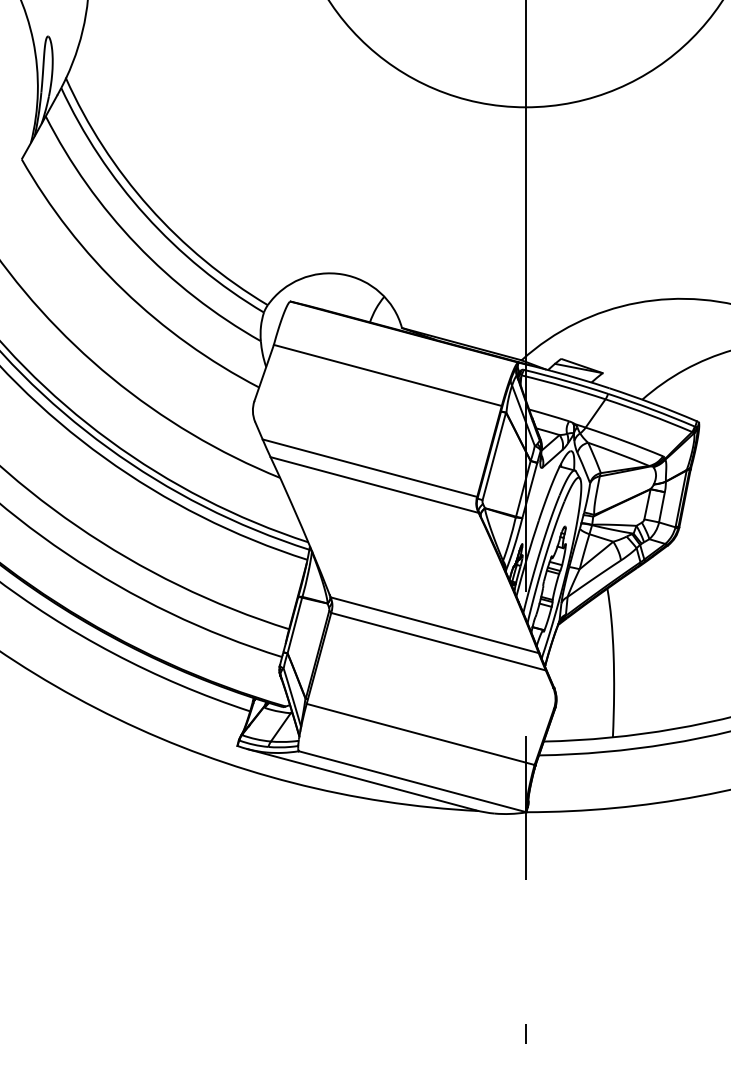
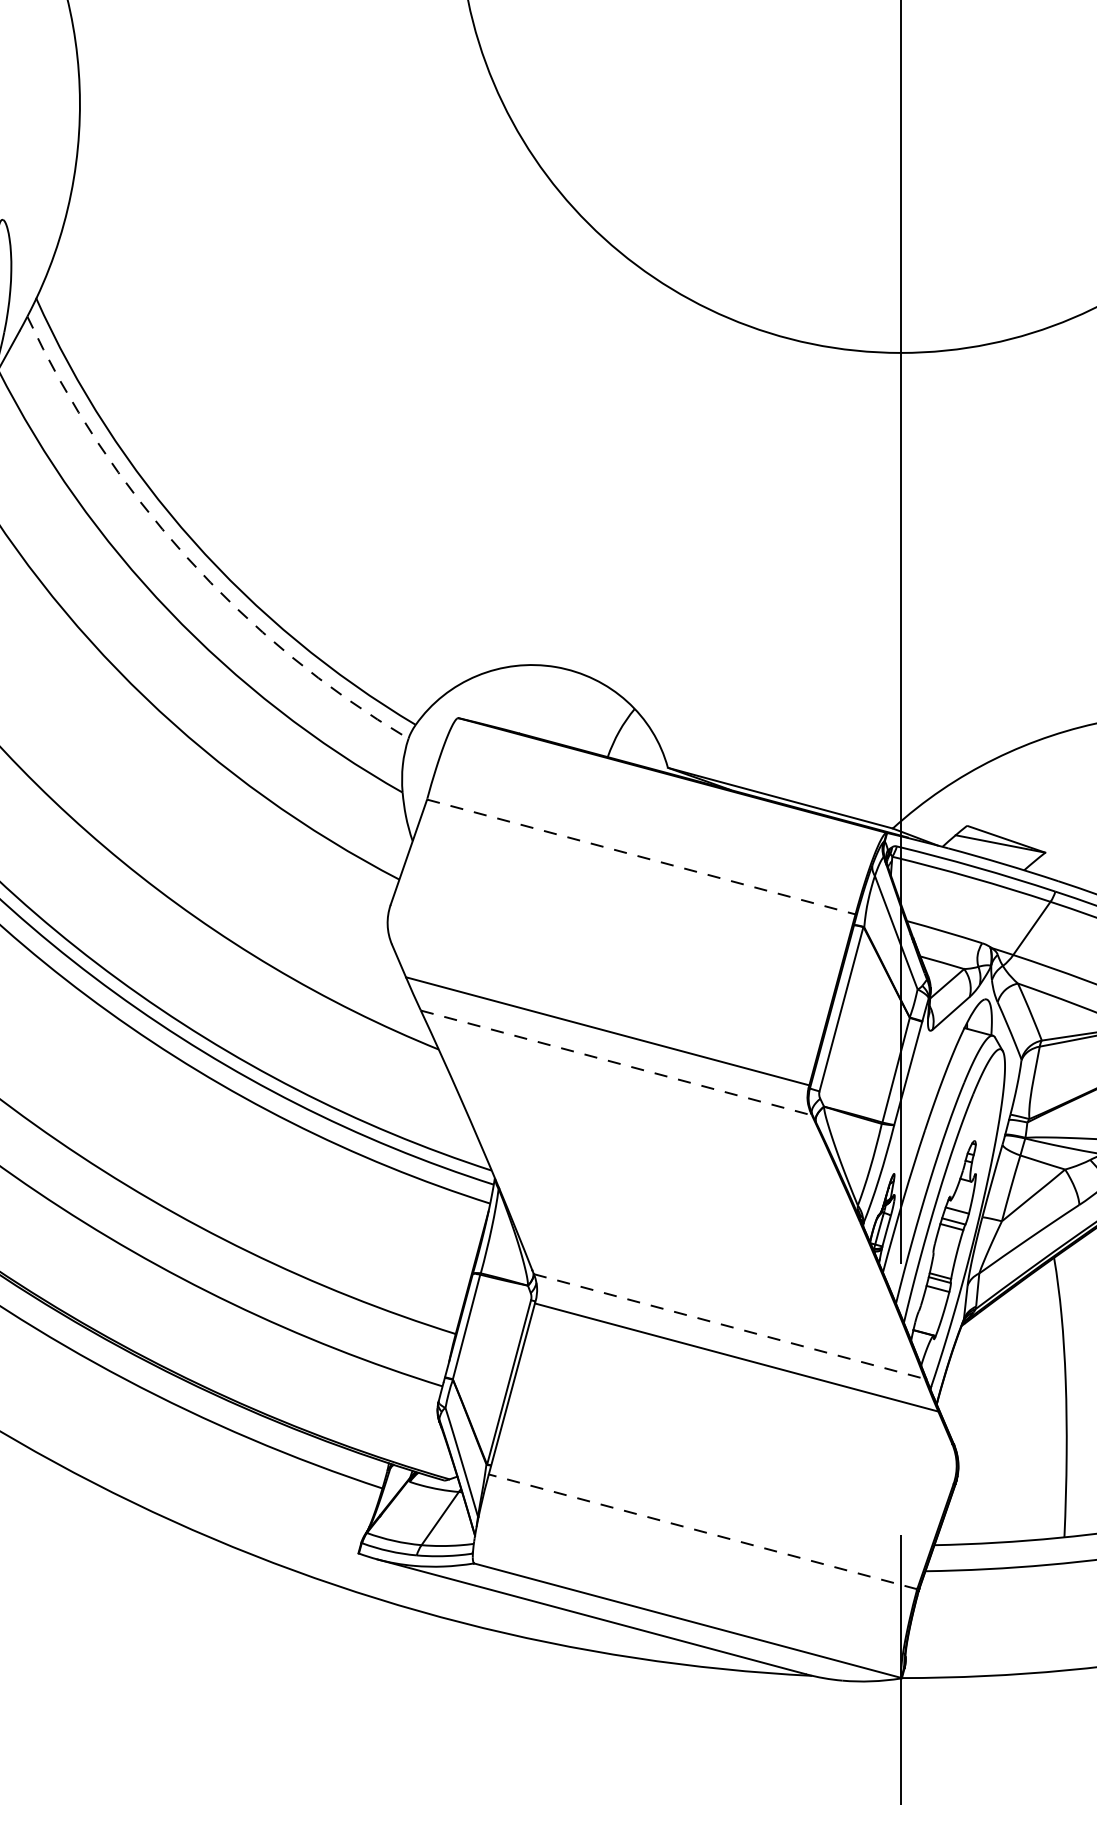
arc: (145, 215) -> (185, 556), solid -> dashed
line: (387, 375) -> (640, 857), solid -> dashed
line: (374, 485) -> (616, 1063), solid -> dashed
line: (434, 625) -> (729, 1327), solid -> dashed
line: (420, 734) -> (702, 1531), solid -> dashed

